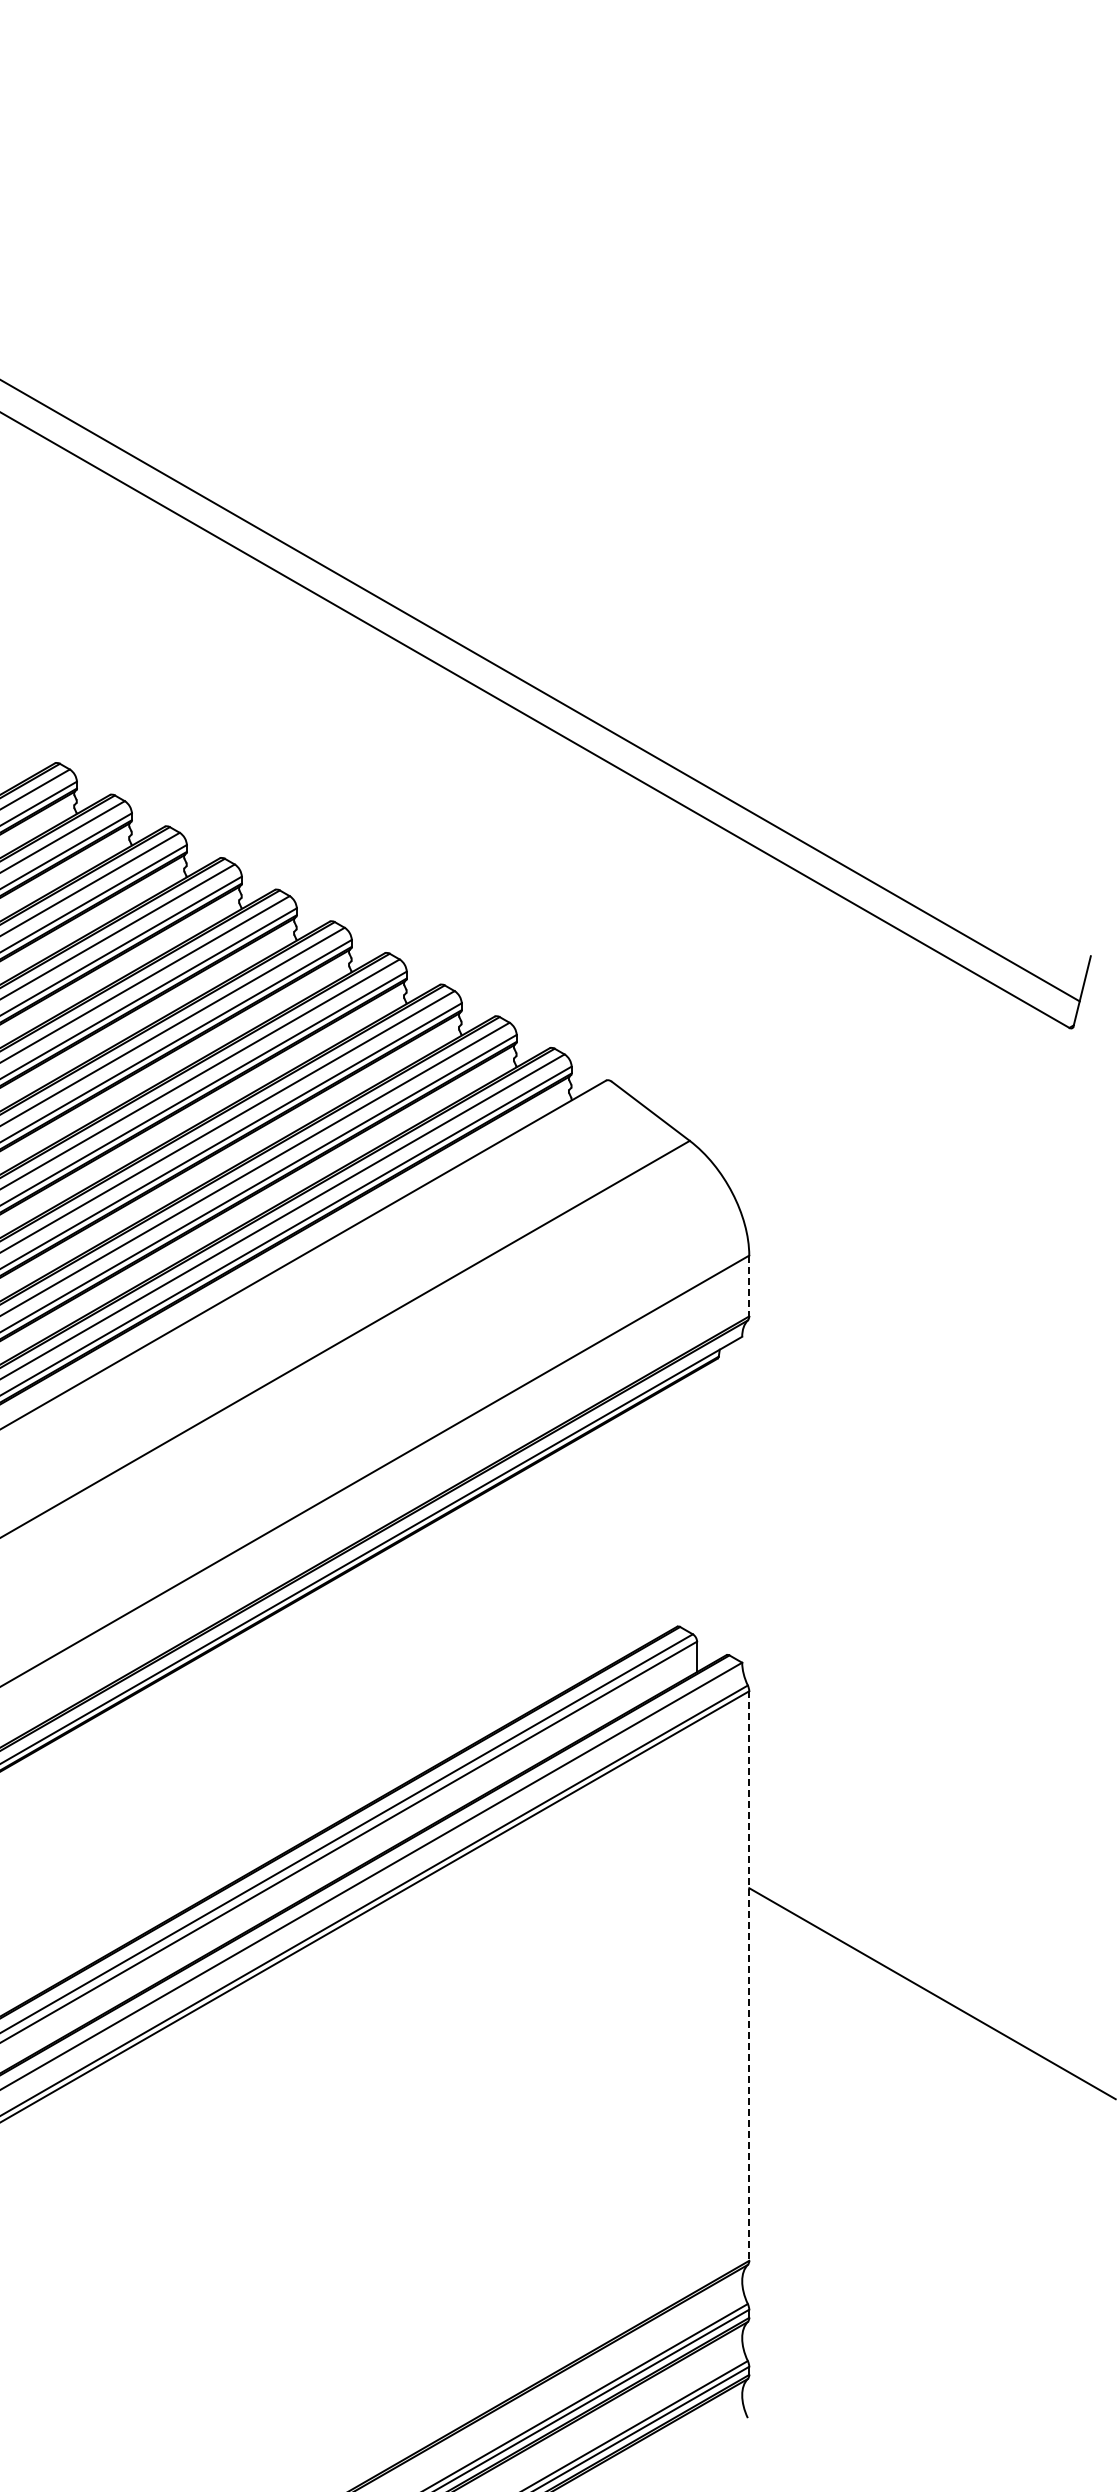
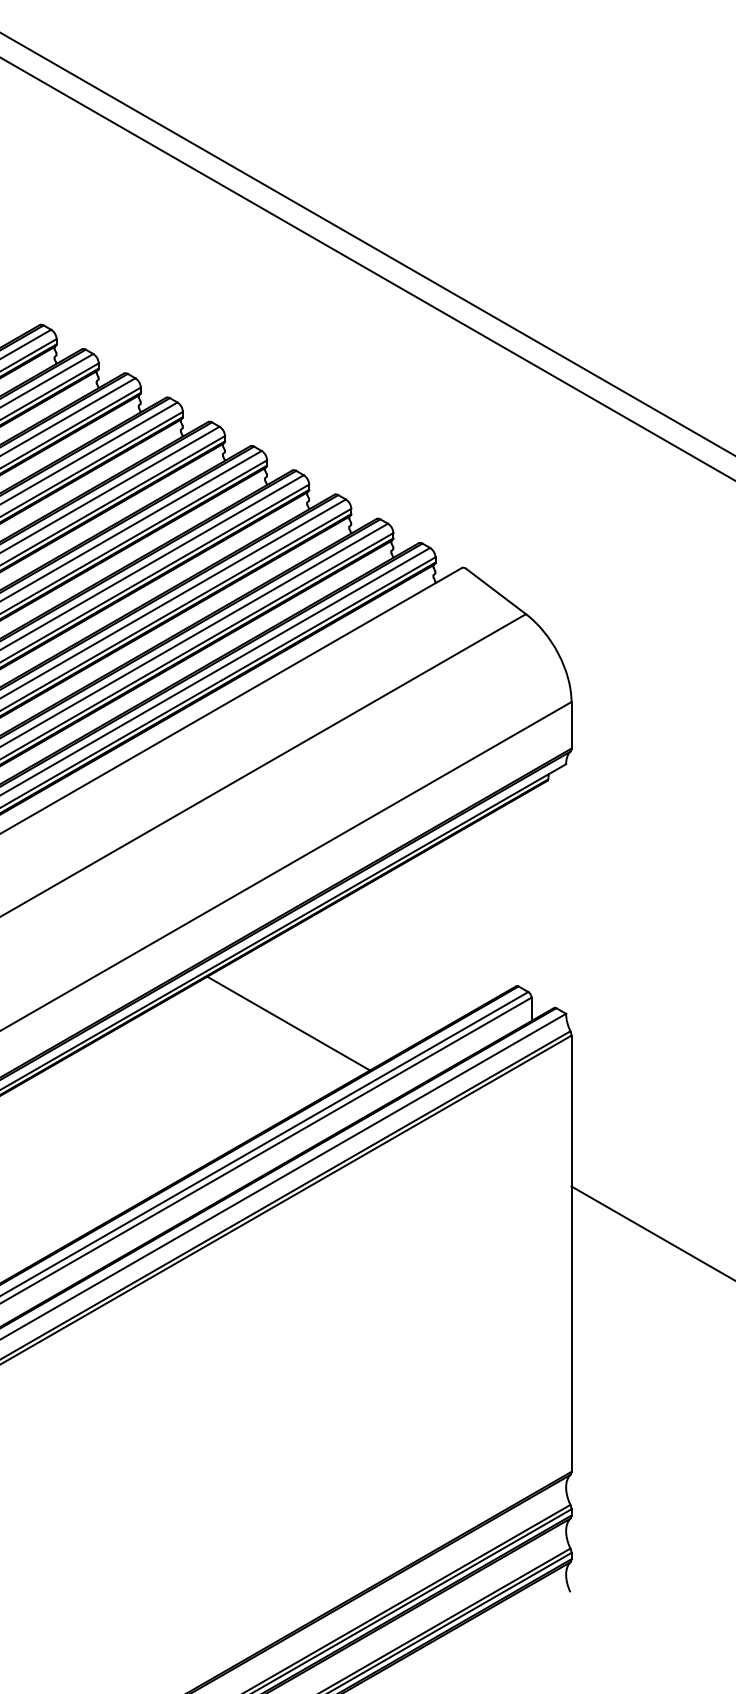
line: (749, 1286) -> (571, 725), dashed -> solid
line: (379, 1675) -> (288, 1023), added
line: (749, 1976) -> (571, 1254), dashed -> solid

